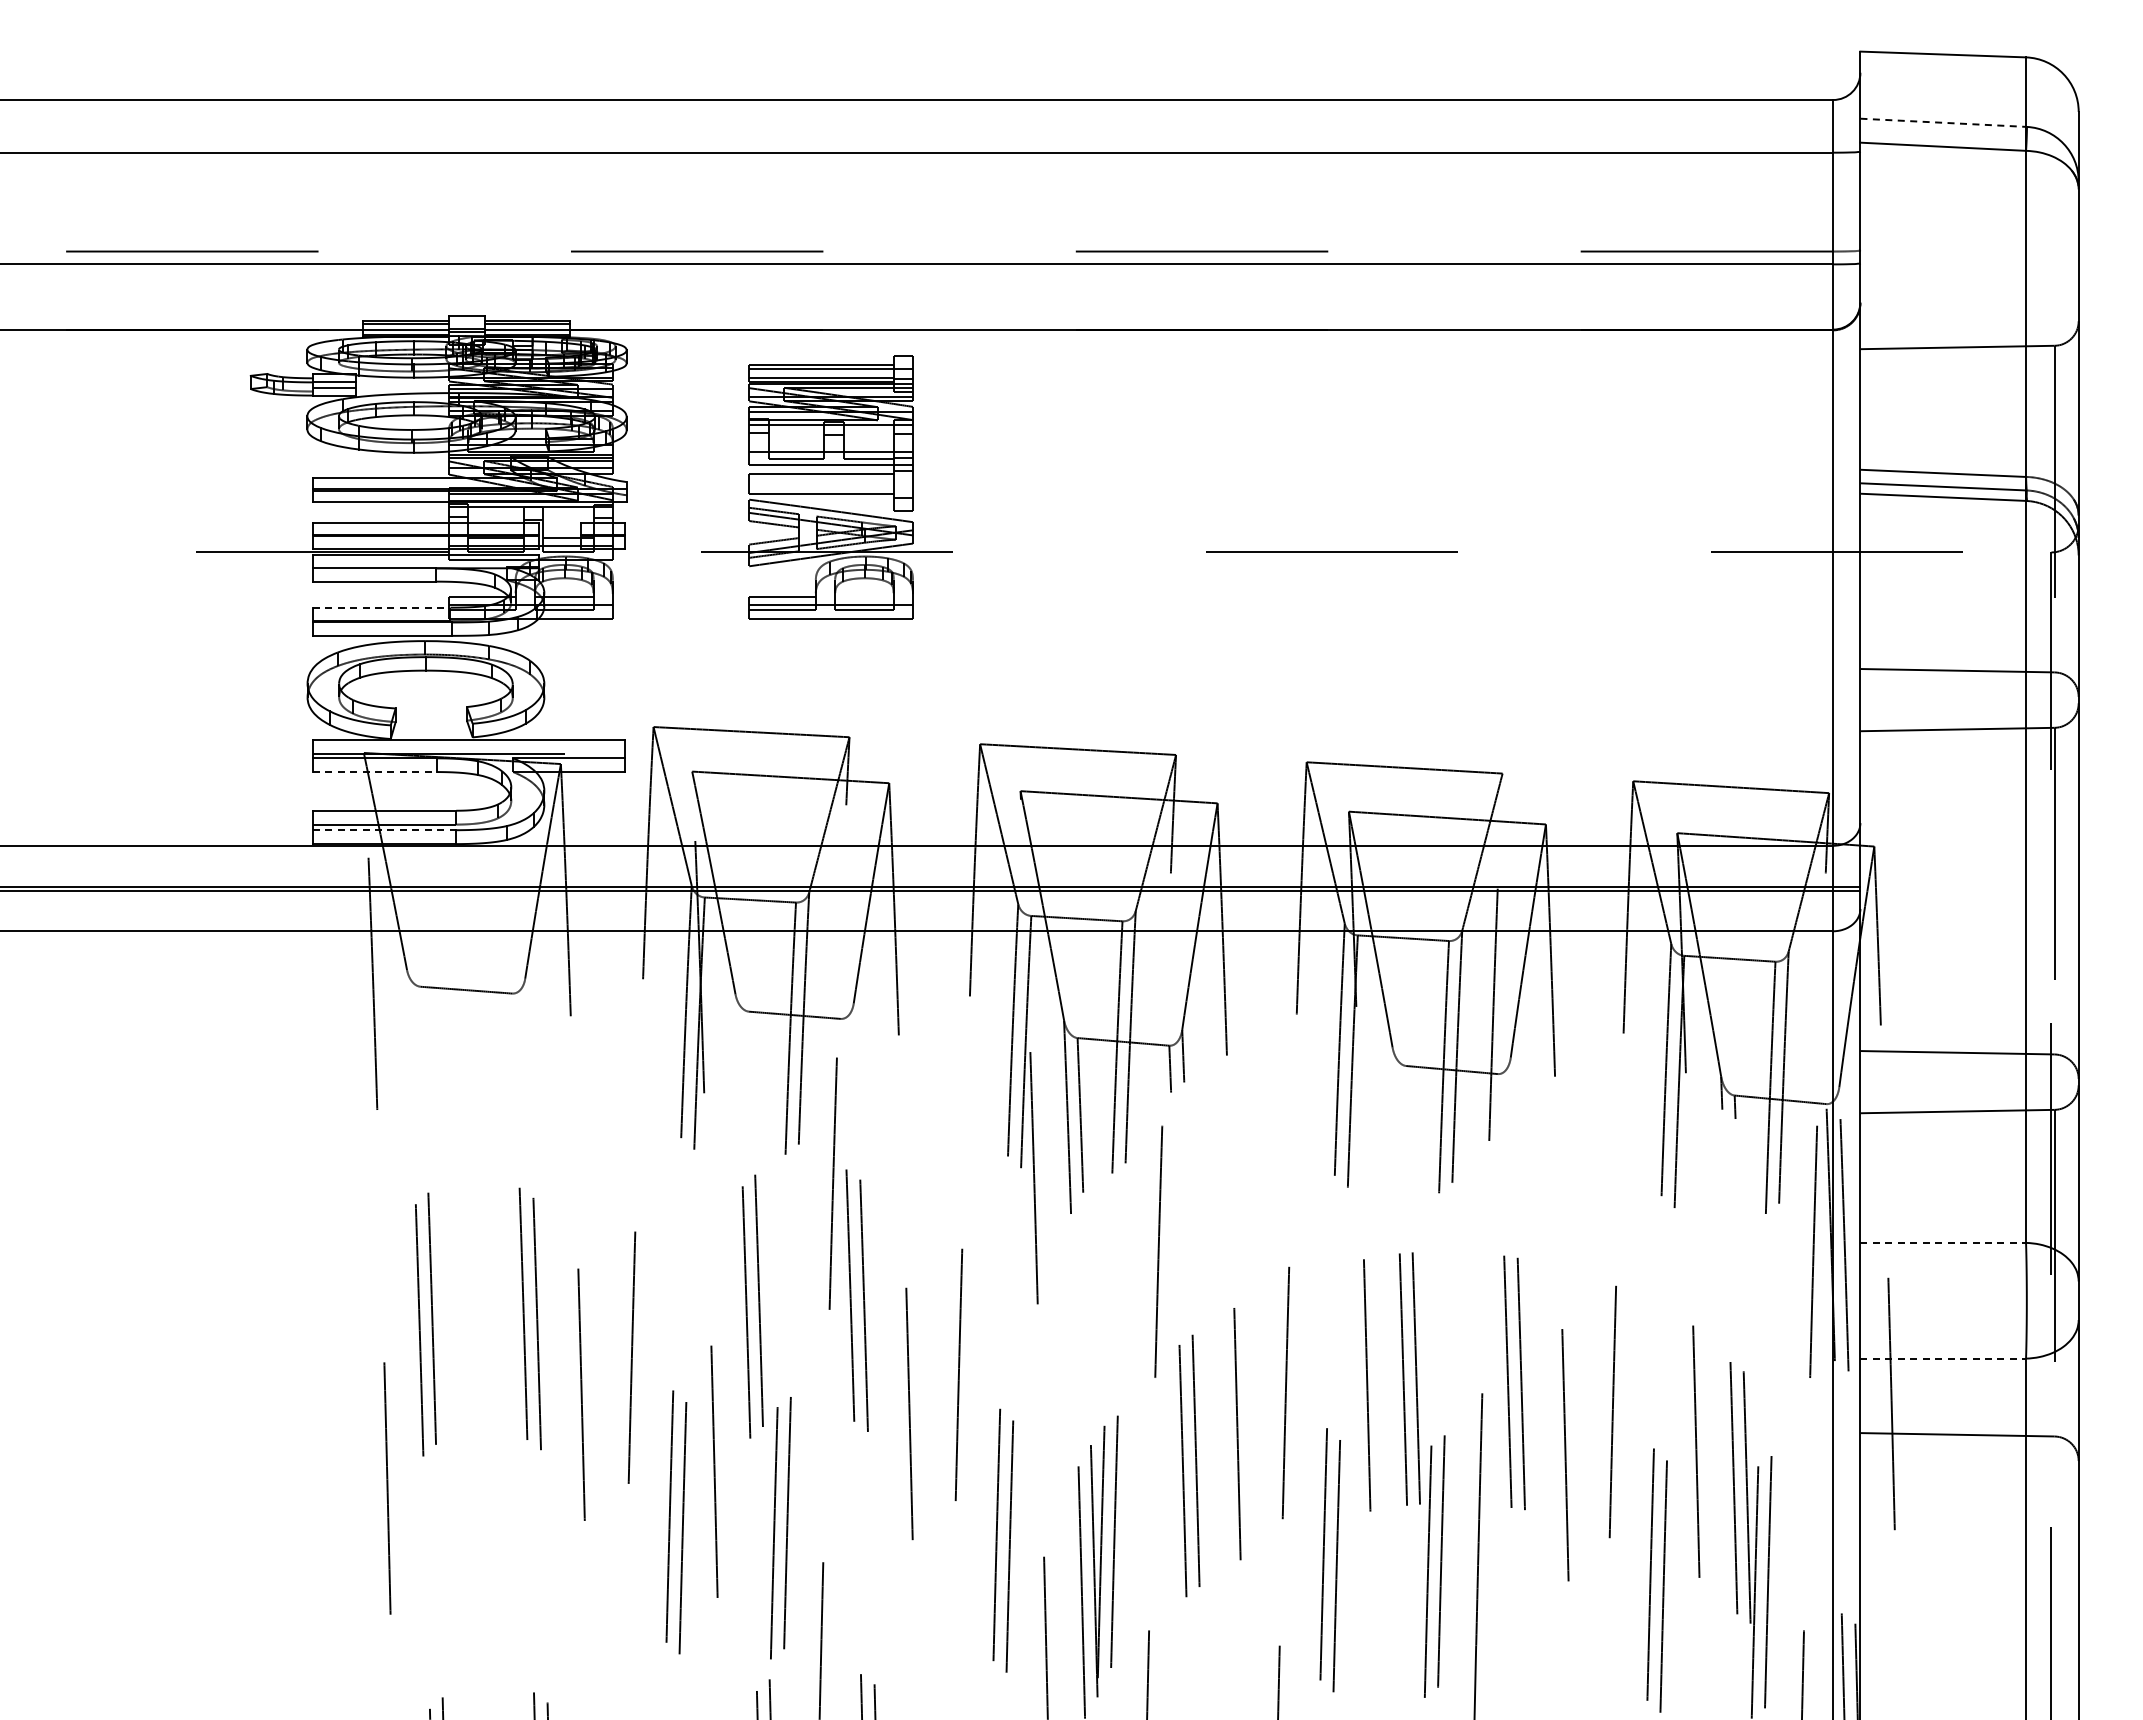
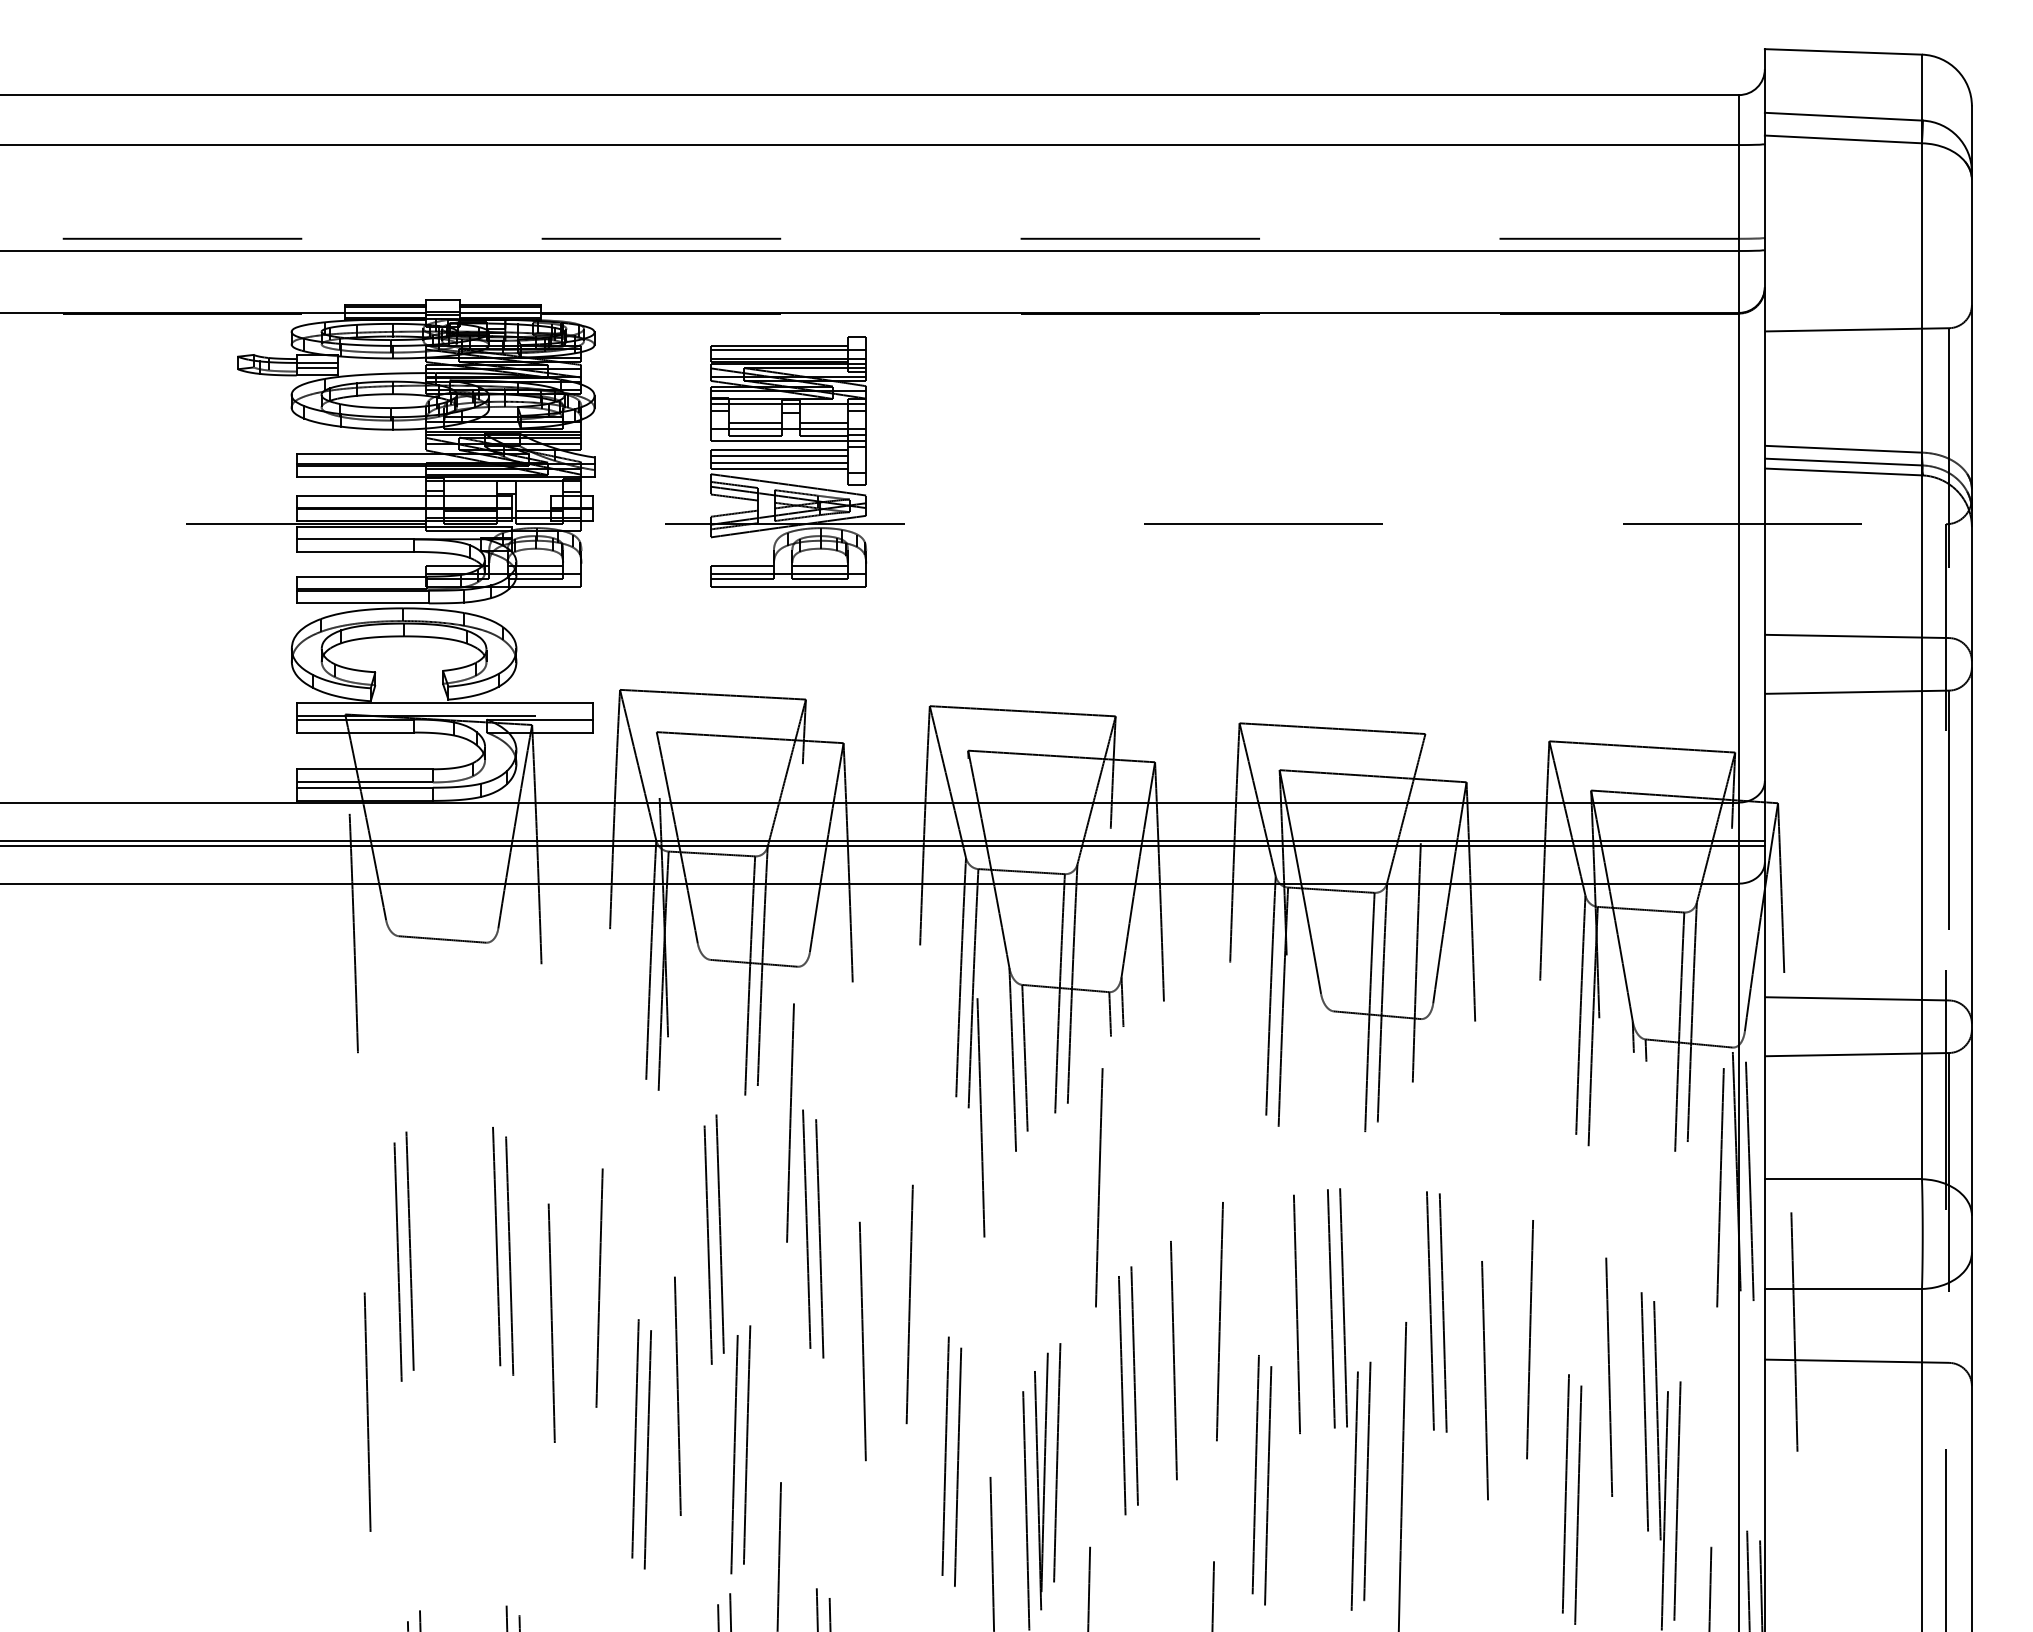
line: (1944, 122) -> (1844, 116), dashed -> solid
line: (796, 445) -> (755, 422), added
line: (868, 445) -> (823, 422), added
line: (821, 480) -> (779, 456), added
line: (821, 487) -> (779, 462), added
line: (864, 596) -> (820, 566), added
line: (381, 607) -> (361, 576), dashed -> solid
line: (374, 772) -> (355, 732), dashed -> solid
line: (384, 830) -> (364, 788), dashed -> solid
line: (1943, 1242) -> (1843, 1178), dashed -> solid
line: (1943, 1358) -> (1843, 1288), dashed -> solid

